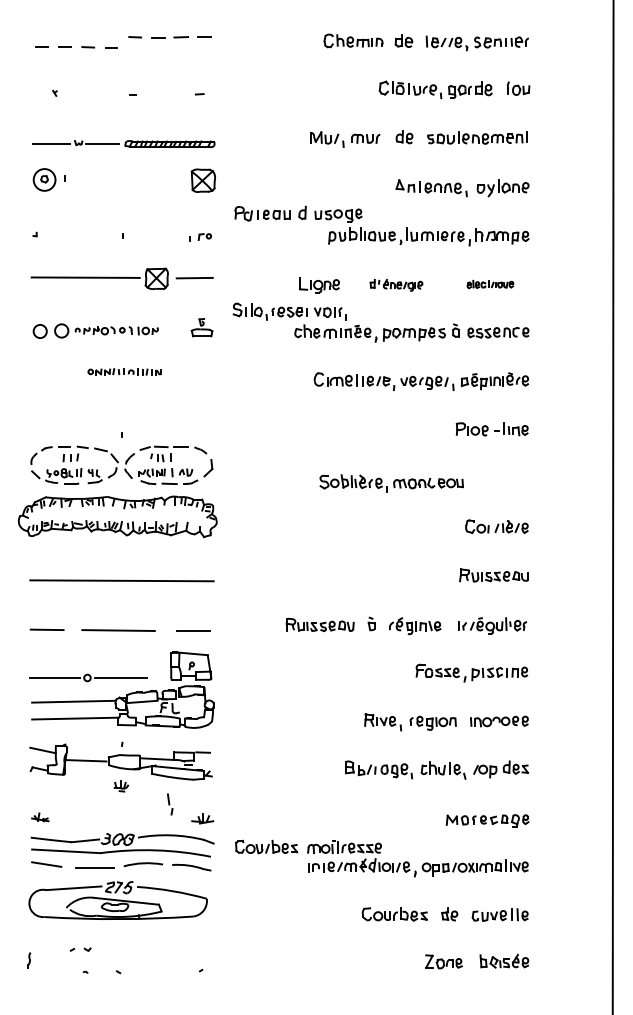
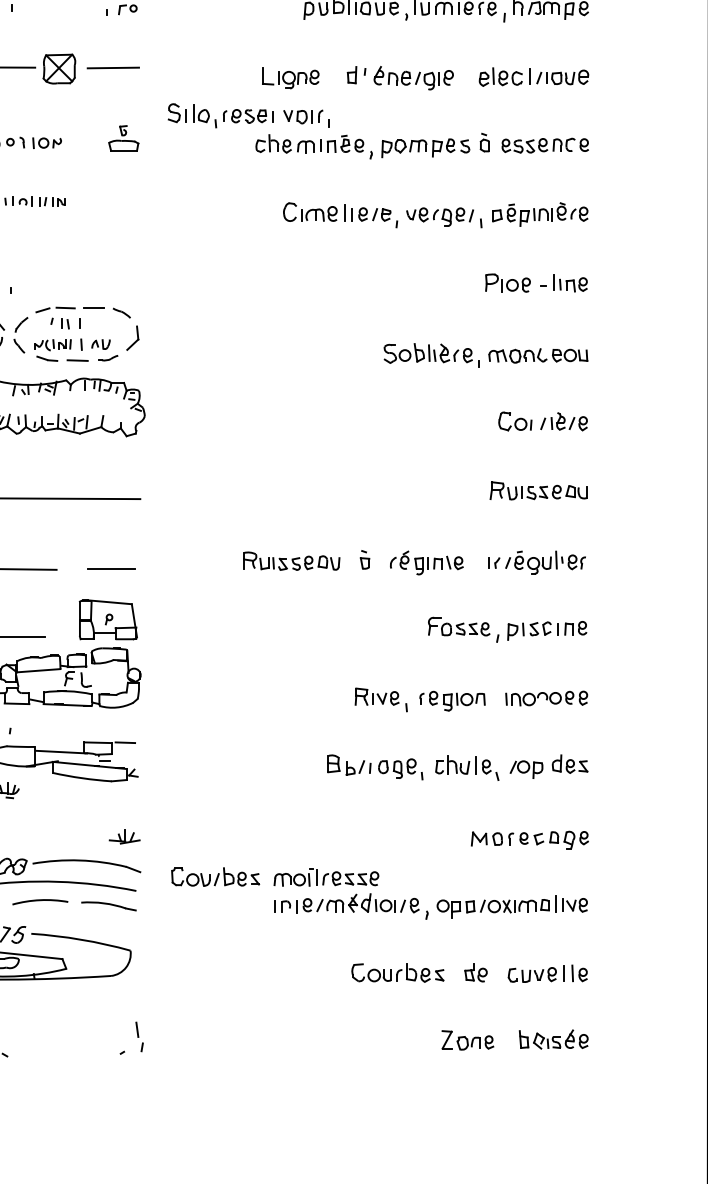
part: (490, 284) -> (533, 77), size x1.67
part: (396, 285) -> (400, 78), size x1.43
part: (391, 483) -> (485, 355), moved
part: (170, 804) -> (140, 1037), moved

